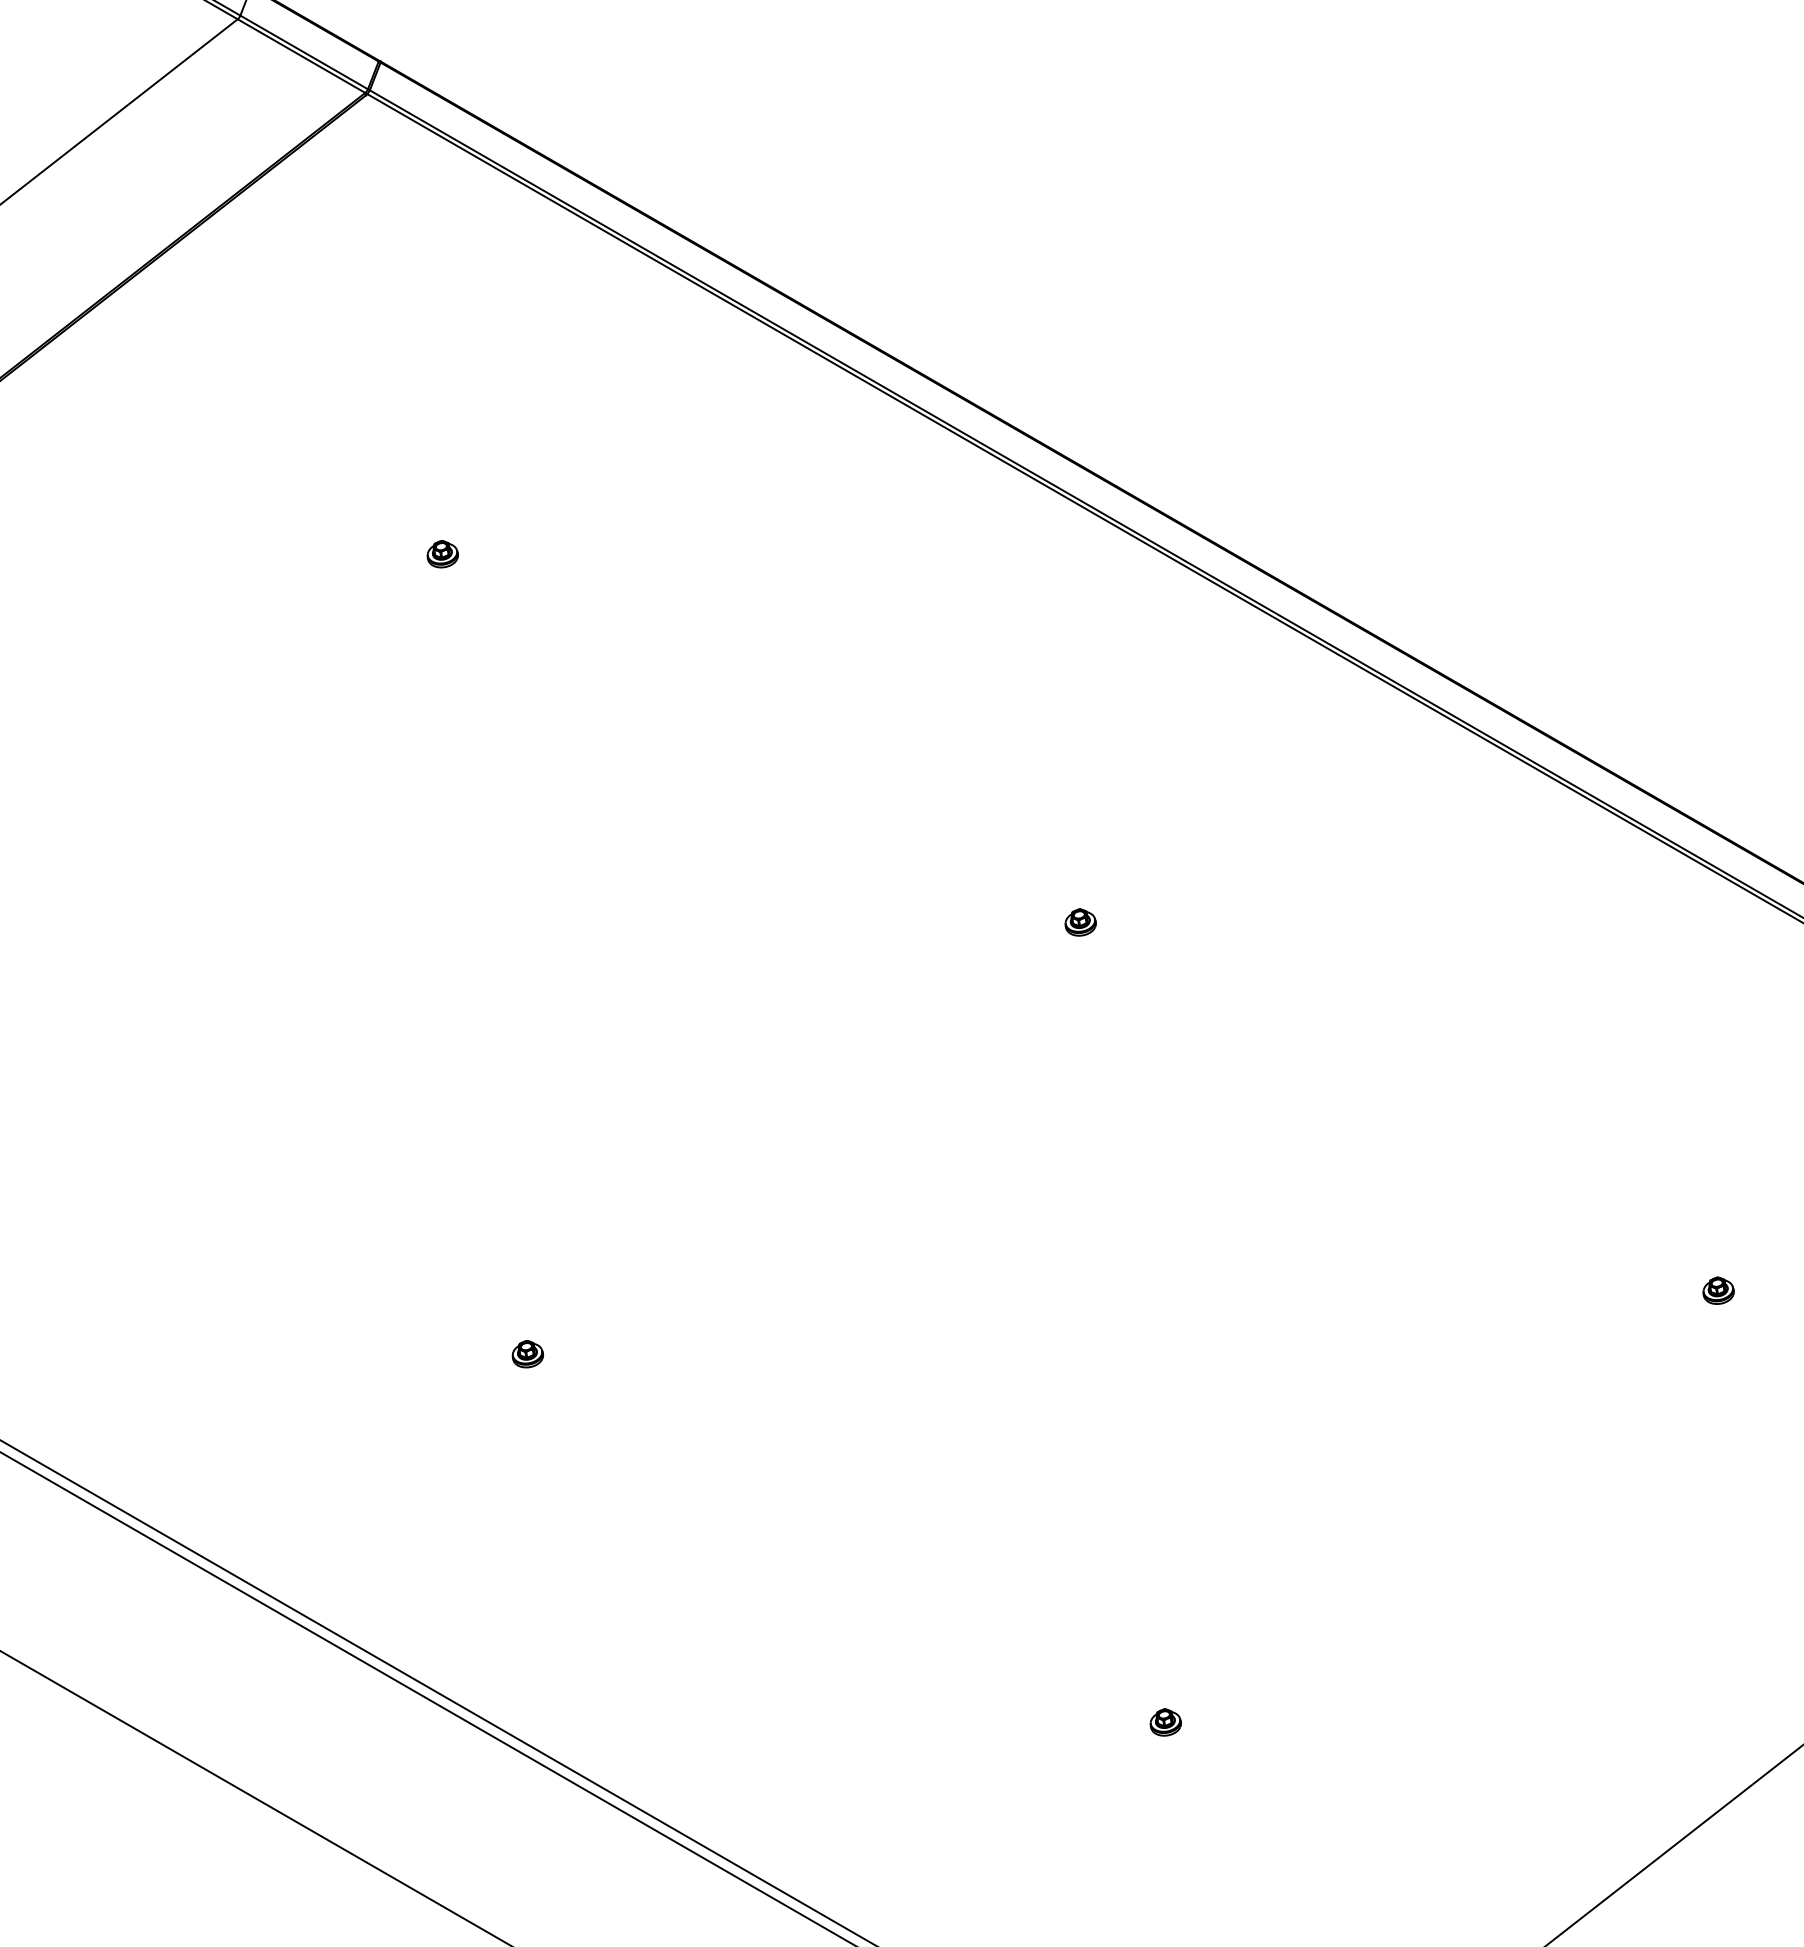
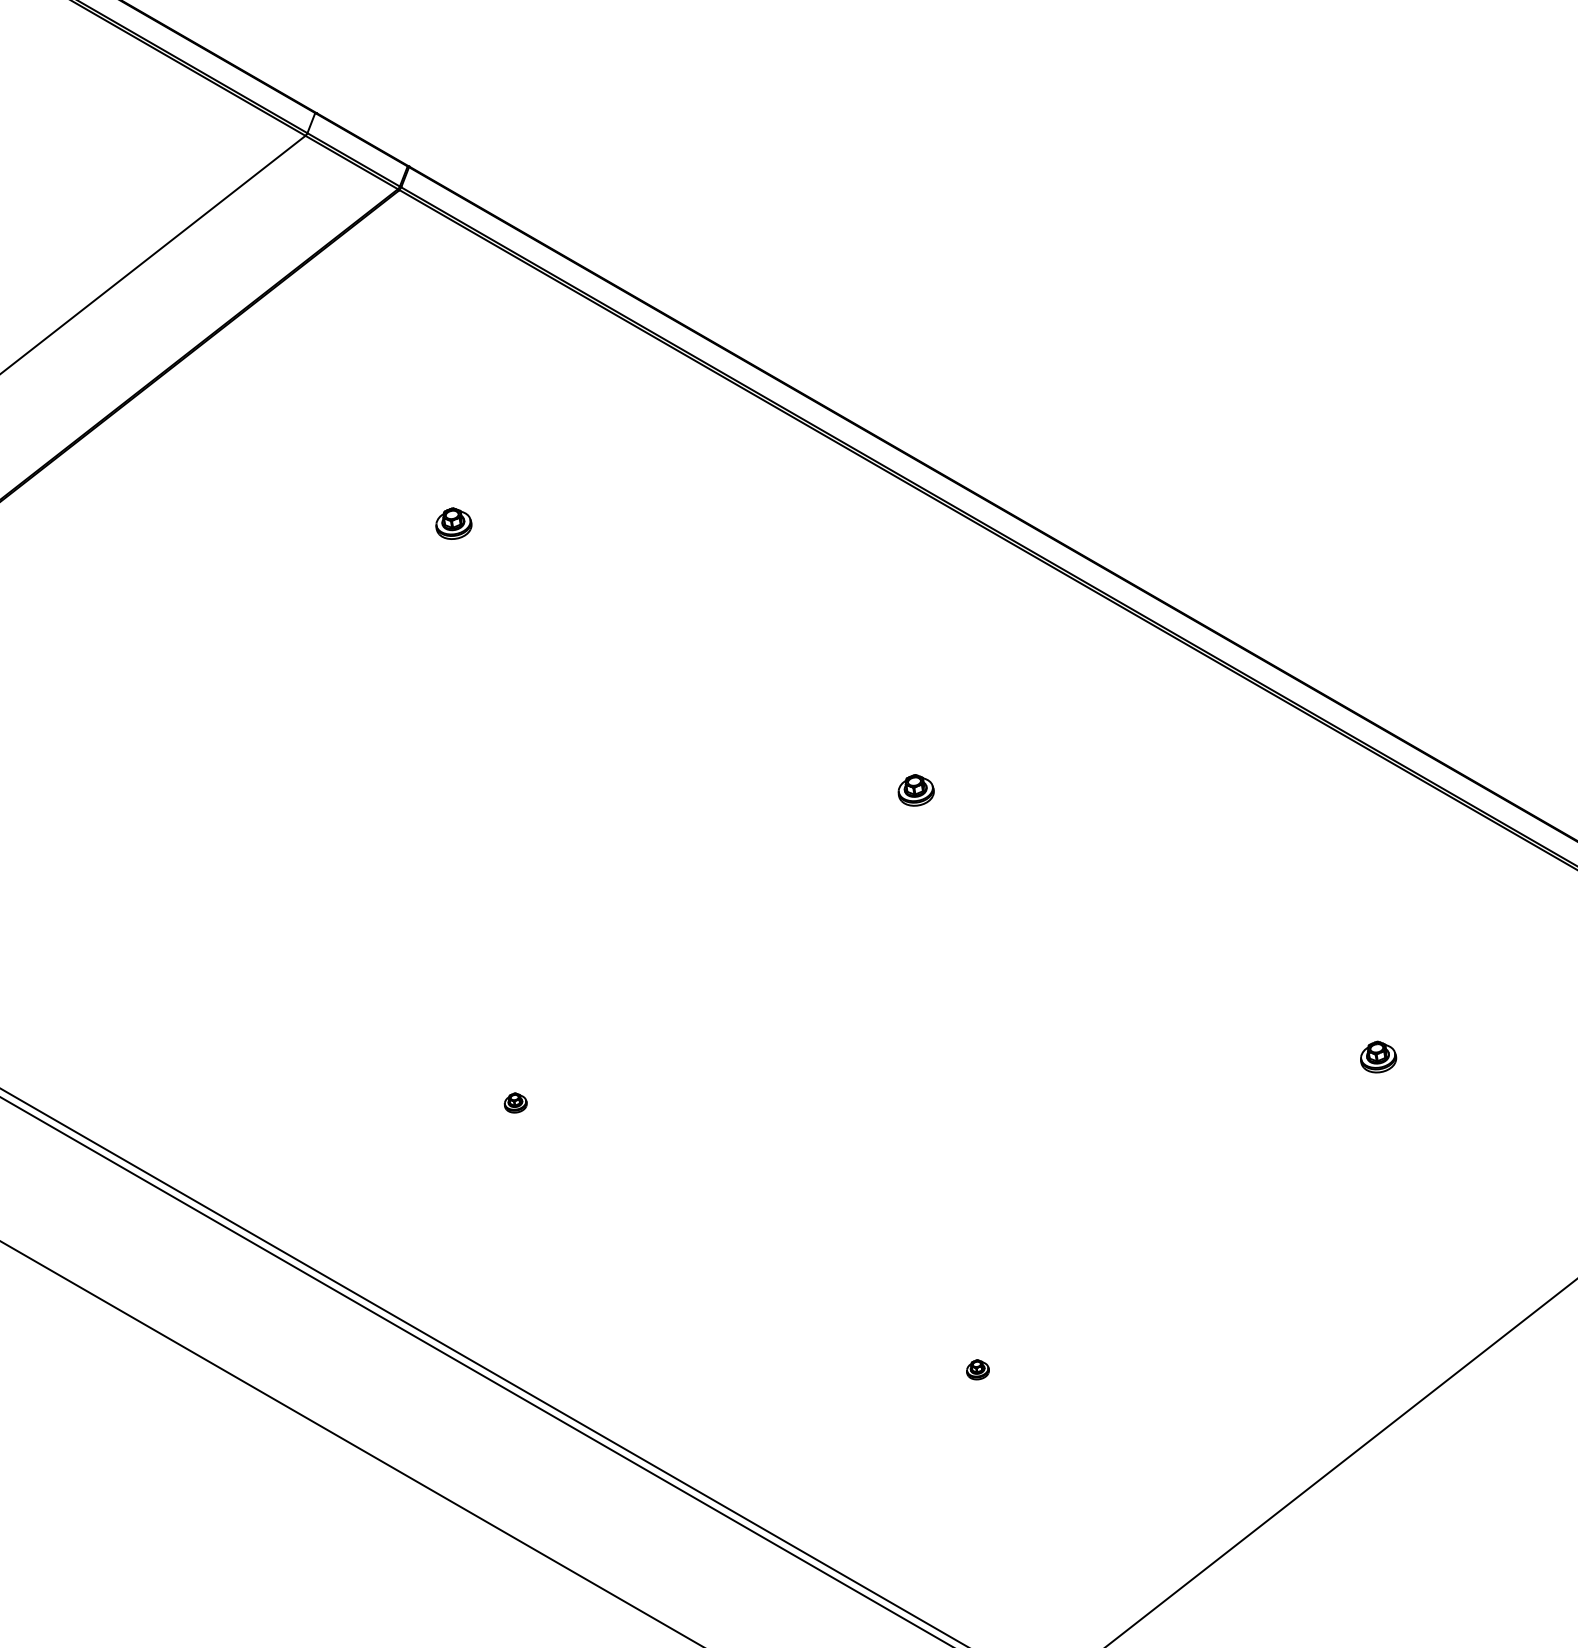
part: (443, 552) -> (454, 522), size x1.6
part: (1080, 921) -> (916, 789), size x1.6
part: (1718, 1289) -> (1378, 1056), size x1.6

